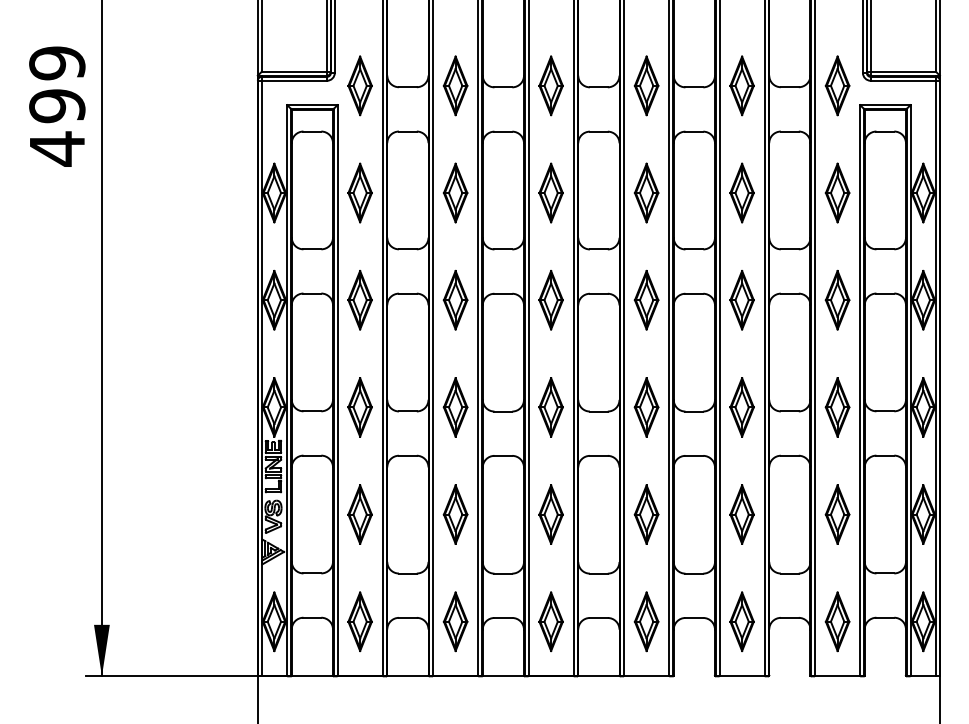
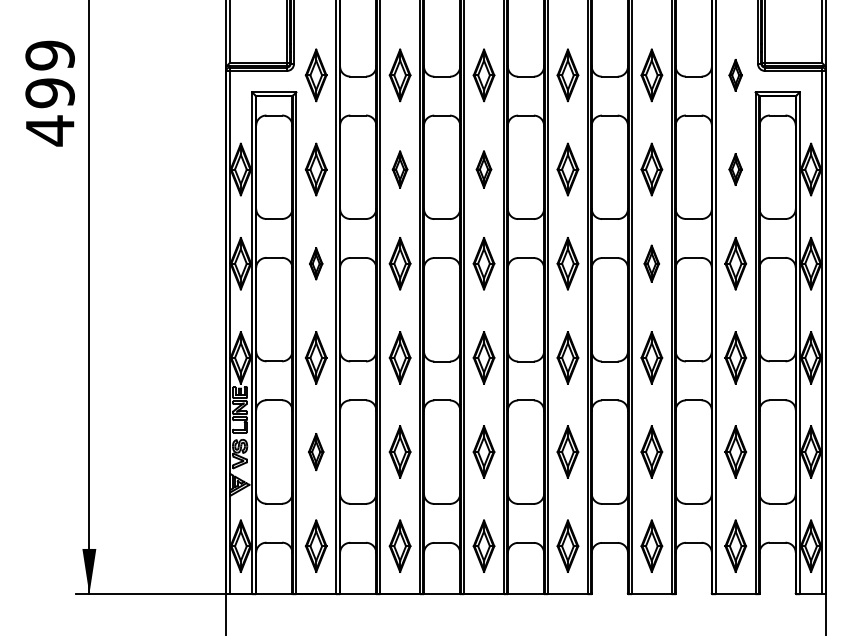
part: (837, 85) -> (735, 75), size x0.6
part: (455, 192) -> (400, 169), size x0.7
part: (550, 192) -> (483, 169), size x0.7
part: (837, 192) -> (735, 169), size x0.6
part: (359, 300) -> (315, 263), size x0.6
part: (741, 300) -> (651, 263), size x0.7
part: (359, 514) -> (315, 451), size x0.7

